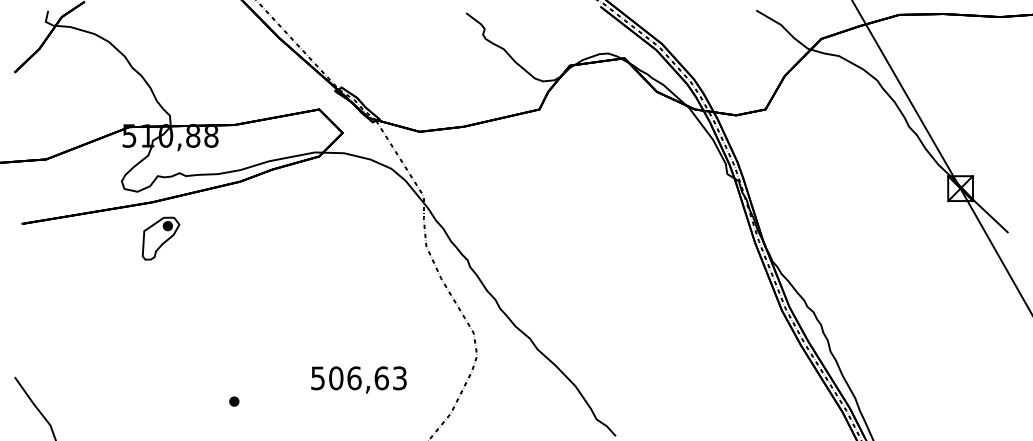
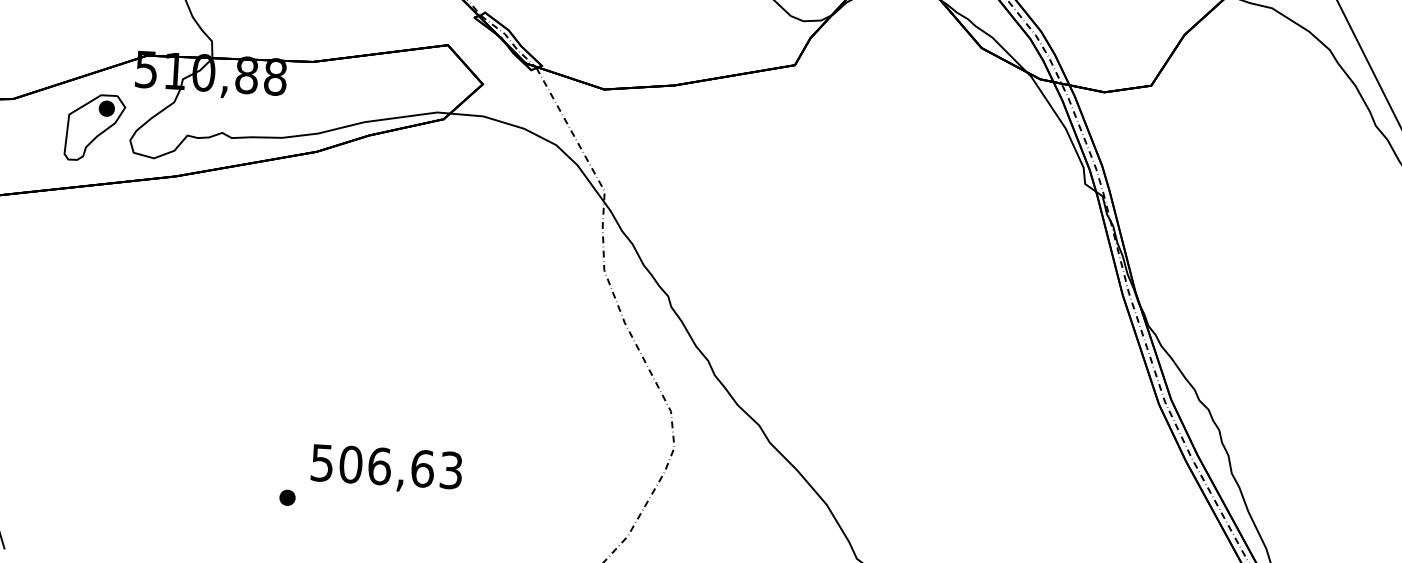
part: (160, 238) -> (94, 127), moved
text: (358, 379) -> (385, 468), moved

